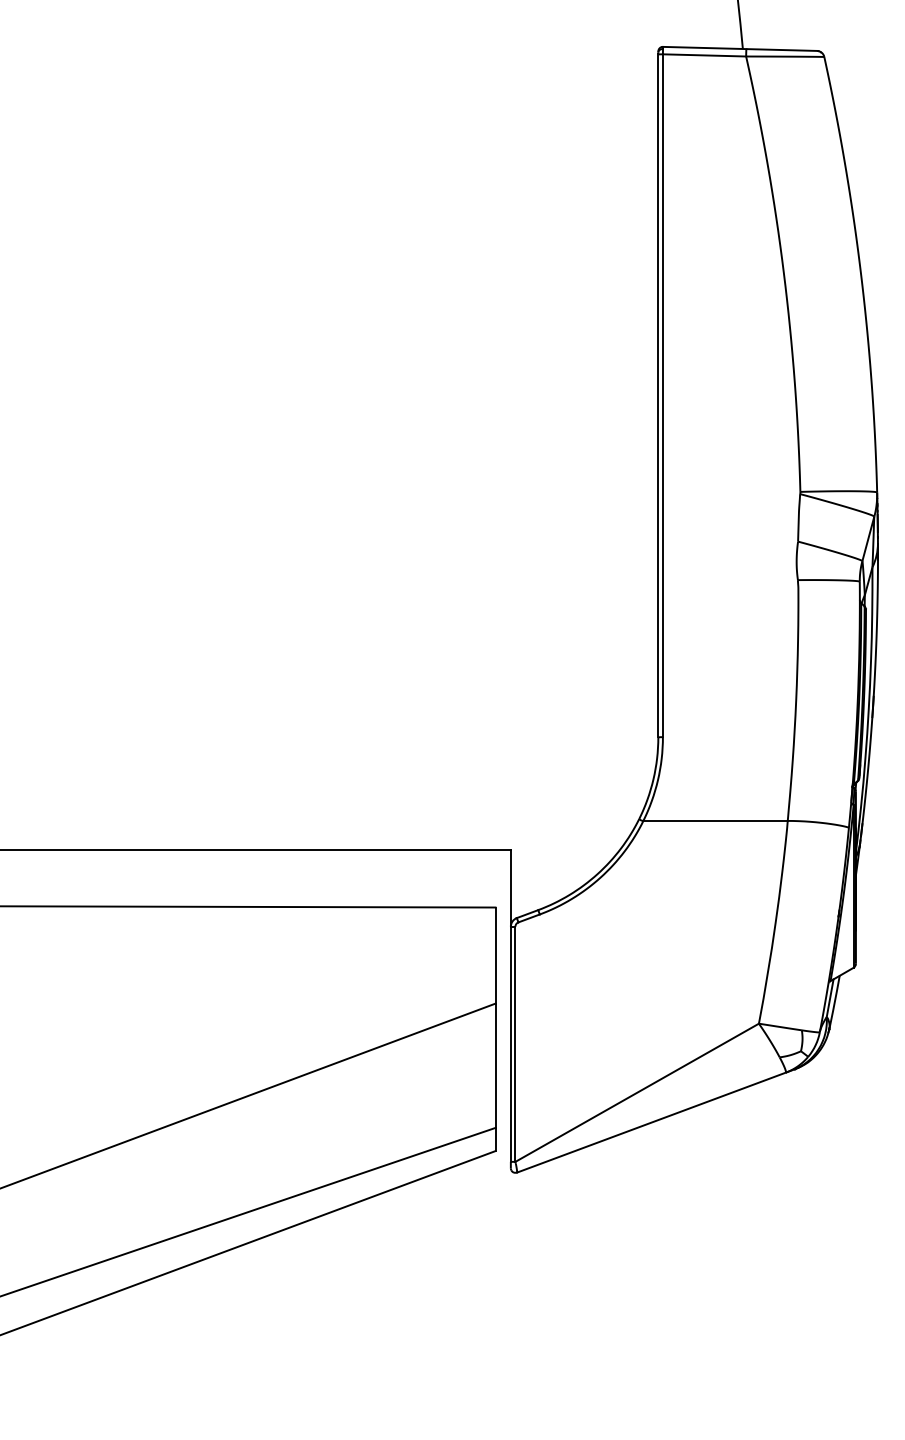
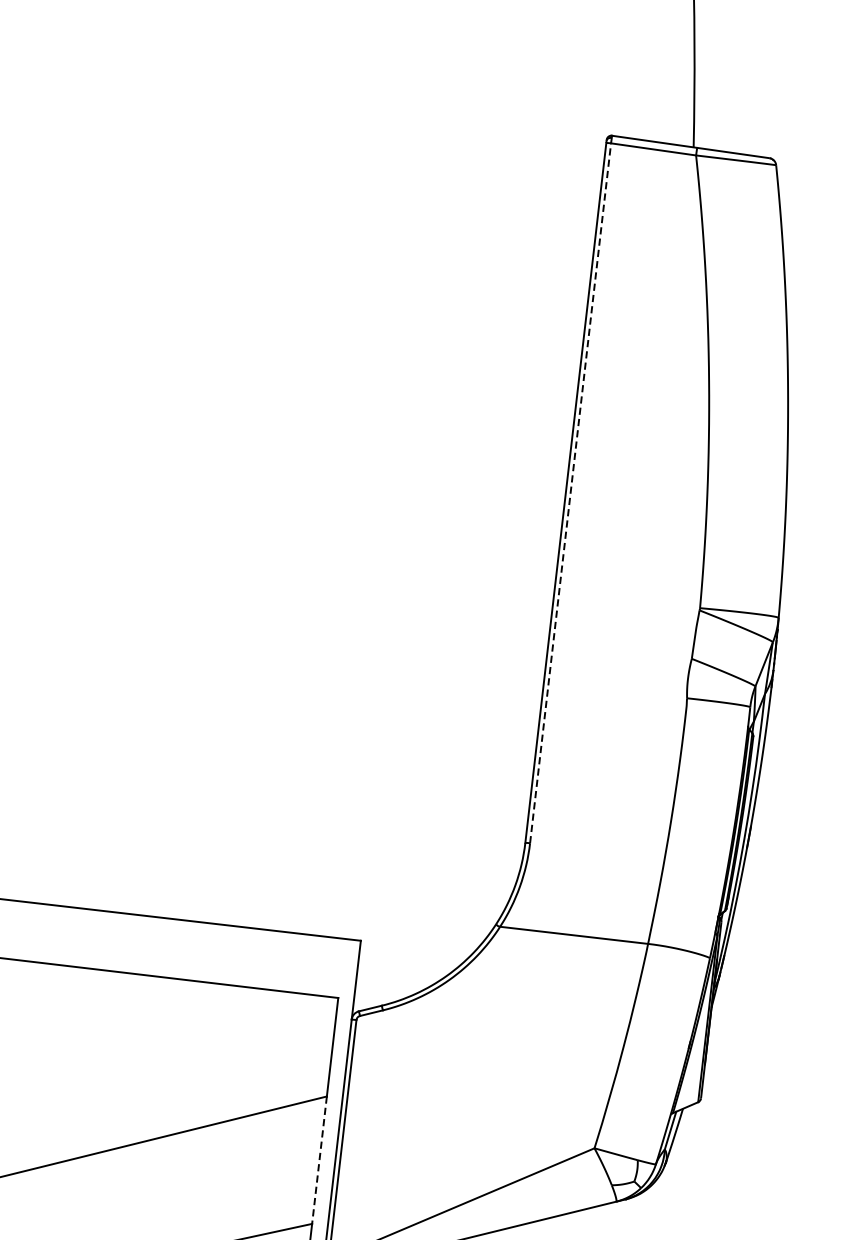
line: (662, 395) -> (570, 493), solid -> dashed
line: (495, 1066) -> (319, 1160), solid -> dashed

